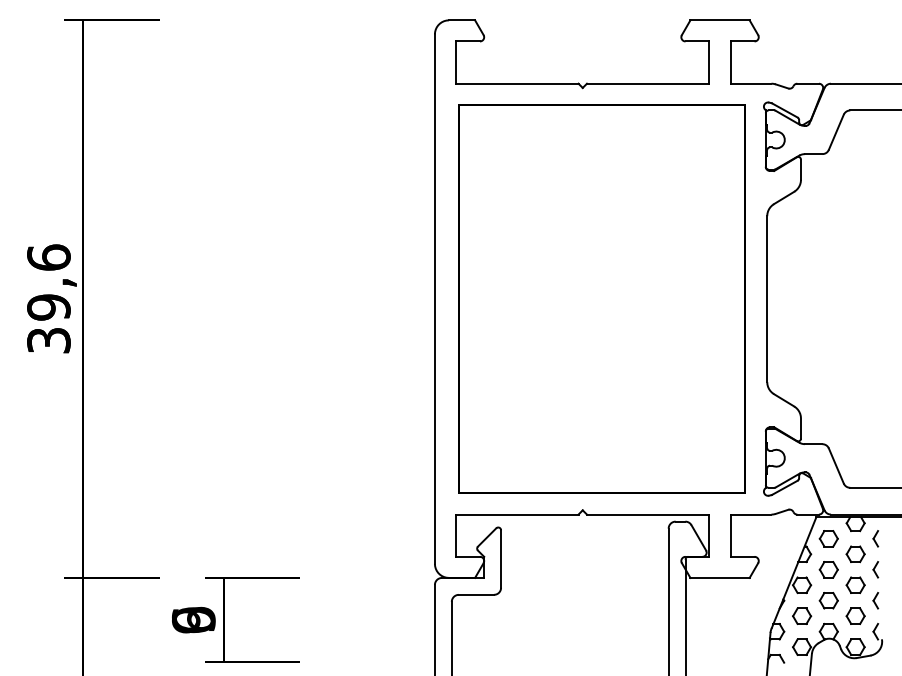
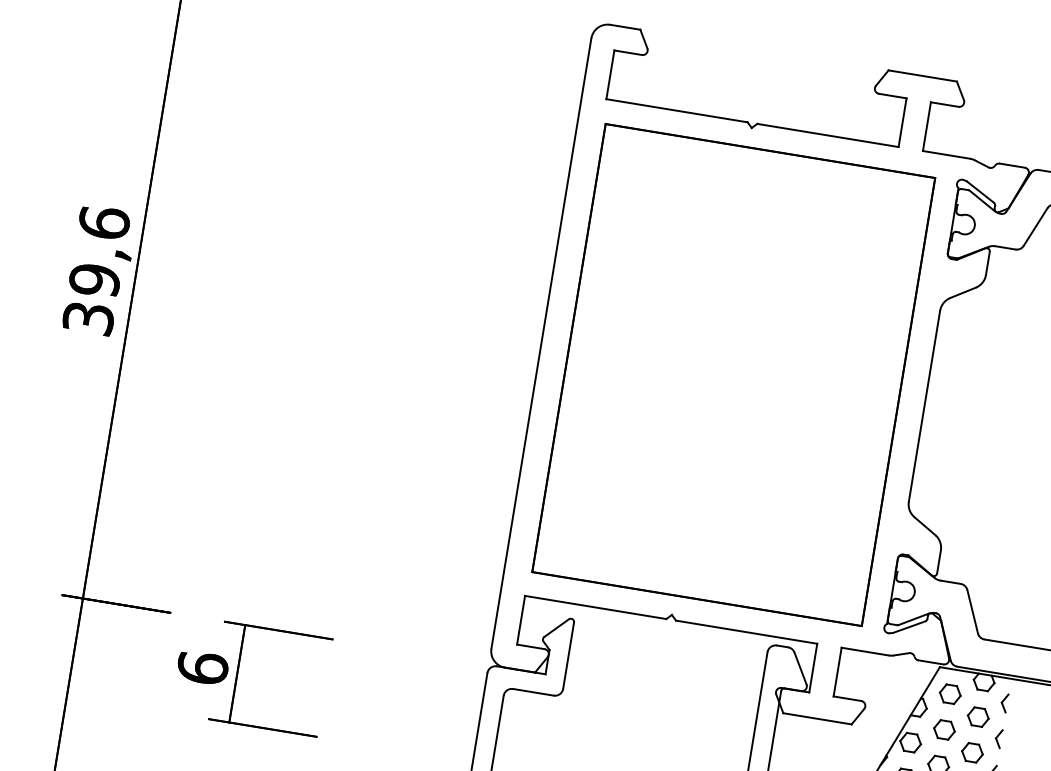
text: (193, 619) -> (202, 667), 9 -> 6

